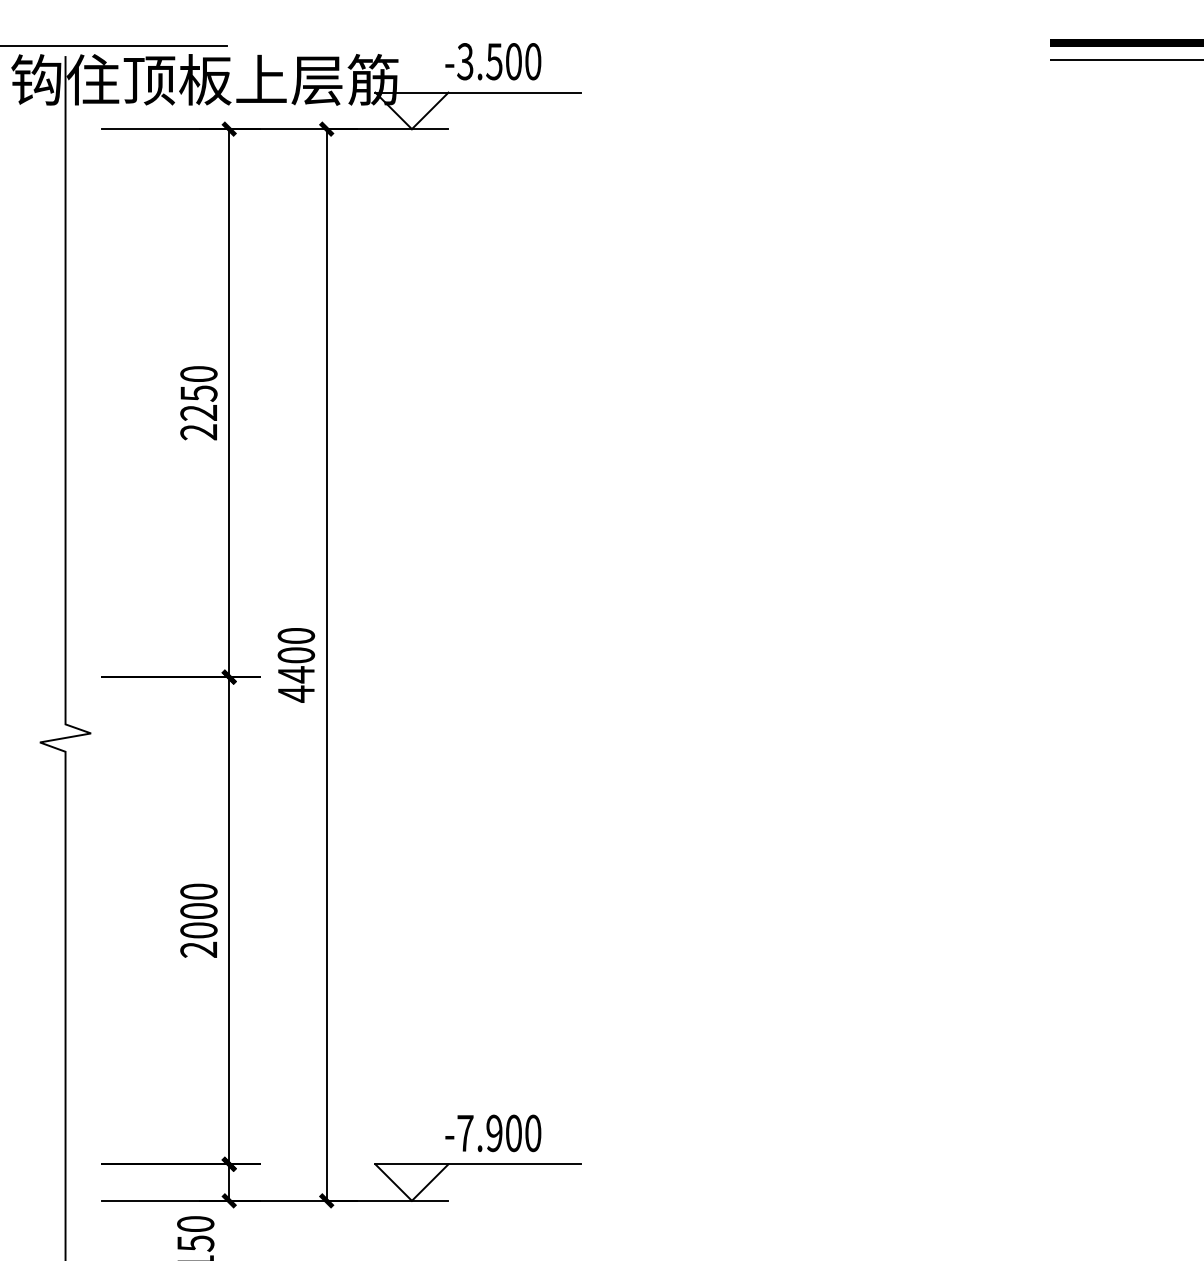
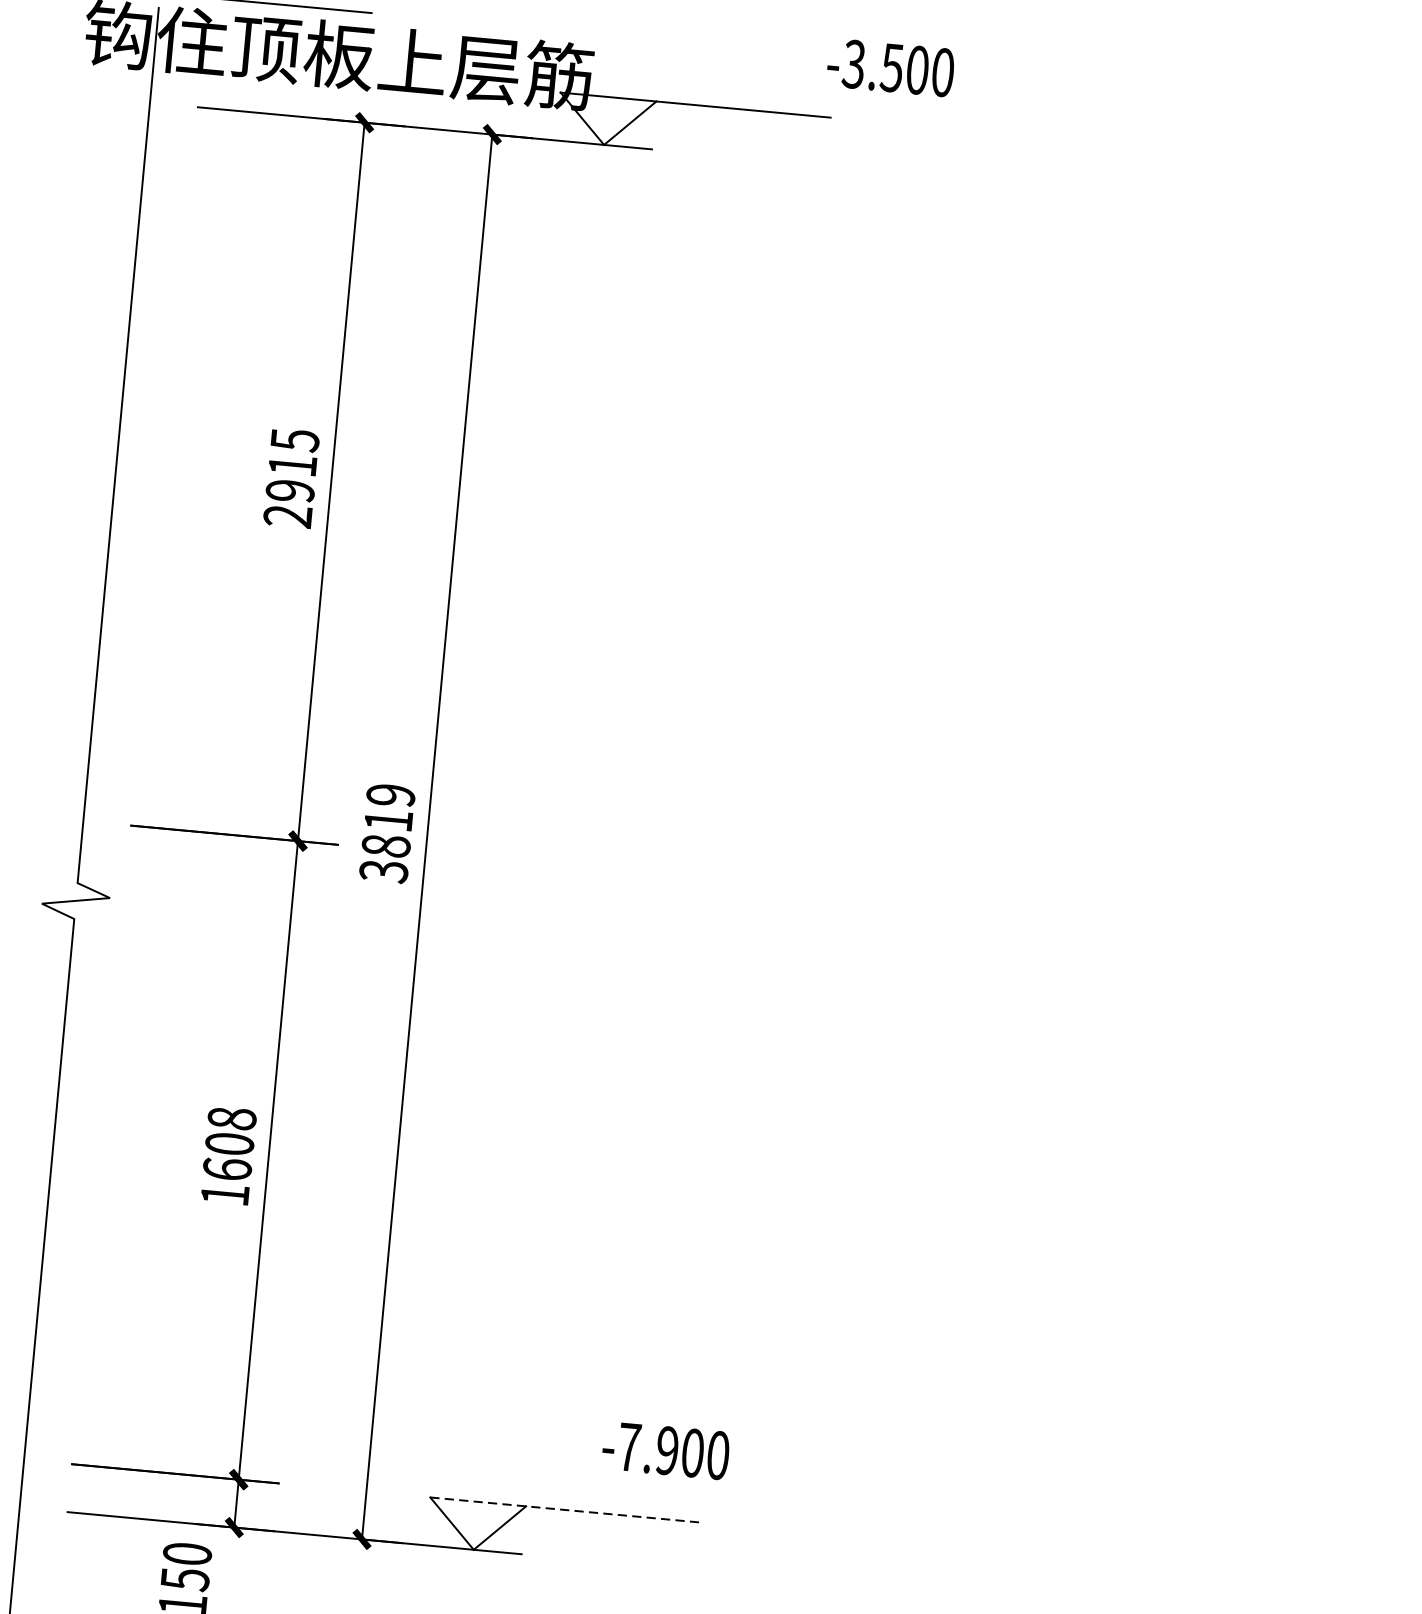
text: (493, 61) -> (890, 67), moved
text: (198, 393) -> (292, 465), 2250 -> 2915
text: (296, 665) -> (387, 833), 4400 -> 3819
text: (198, 920) -> (228, 1156), 2000 -> 1608
text: (493, 1133) -> (666, 1450), moved
line: (478, 1164) -> (565, 1510), solid -> dashed

